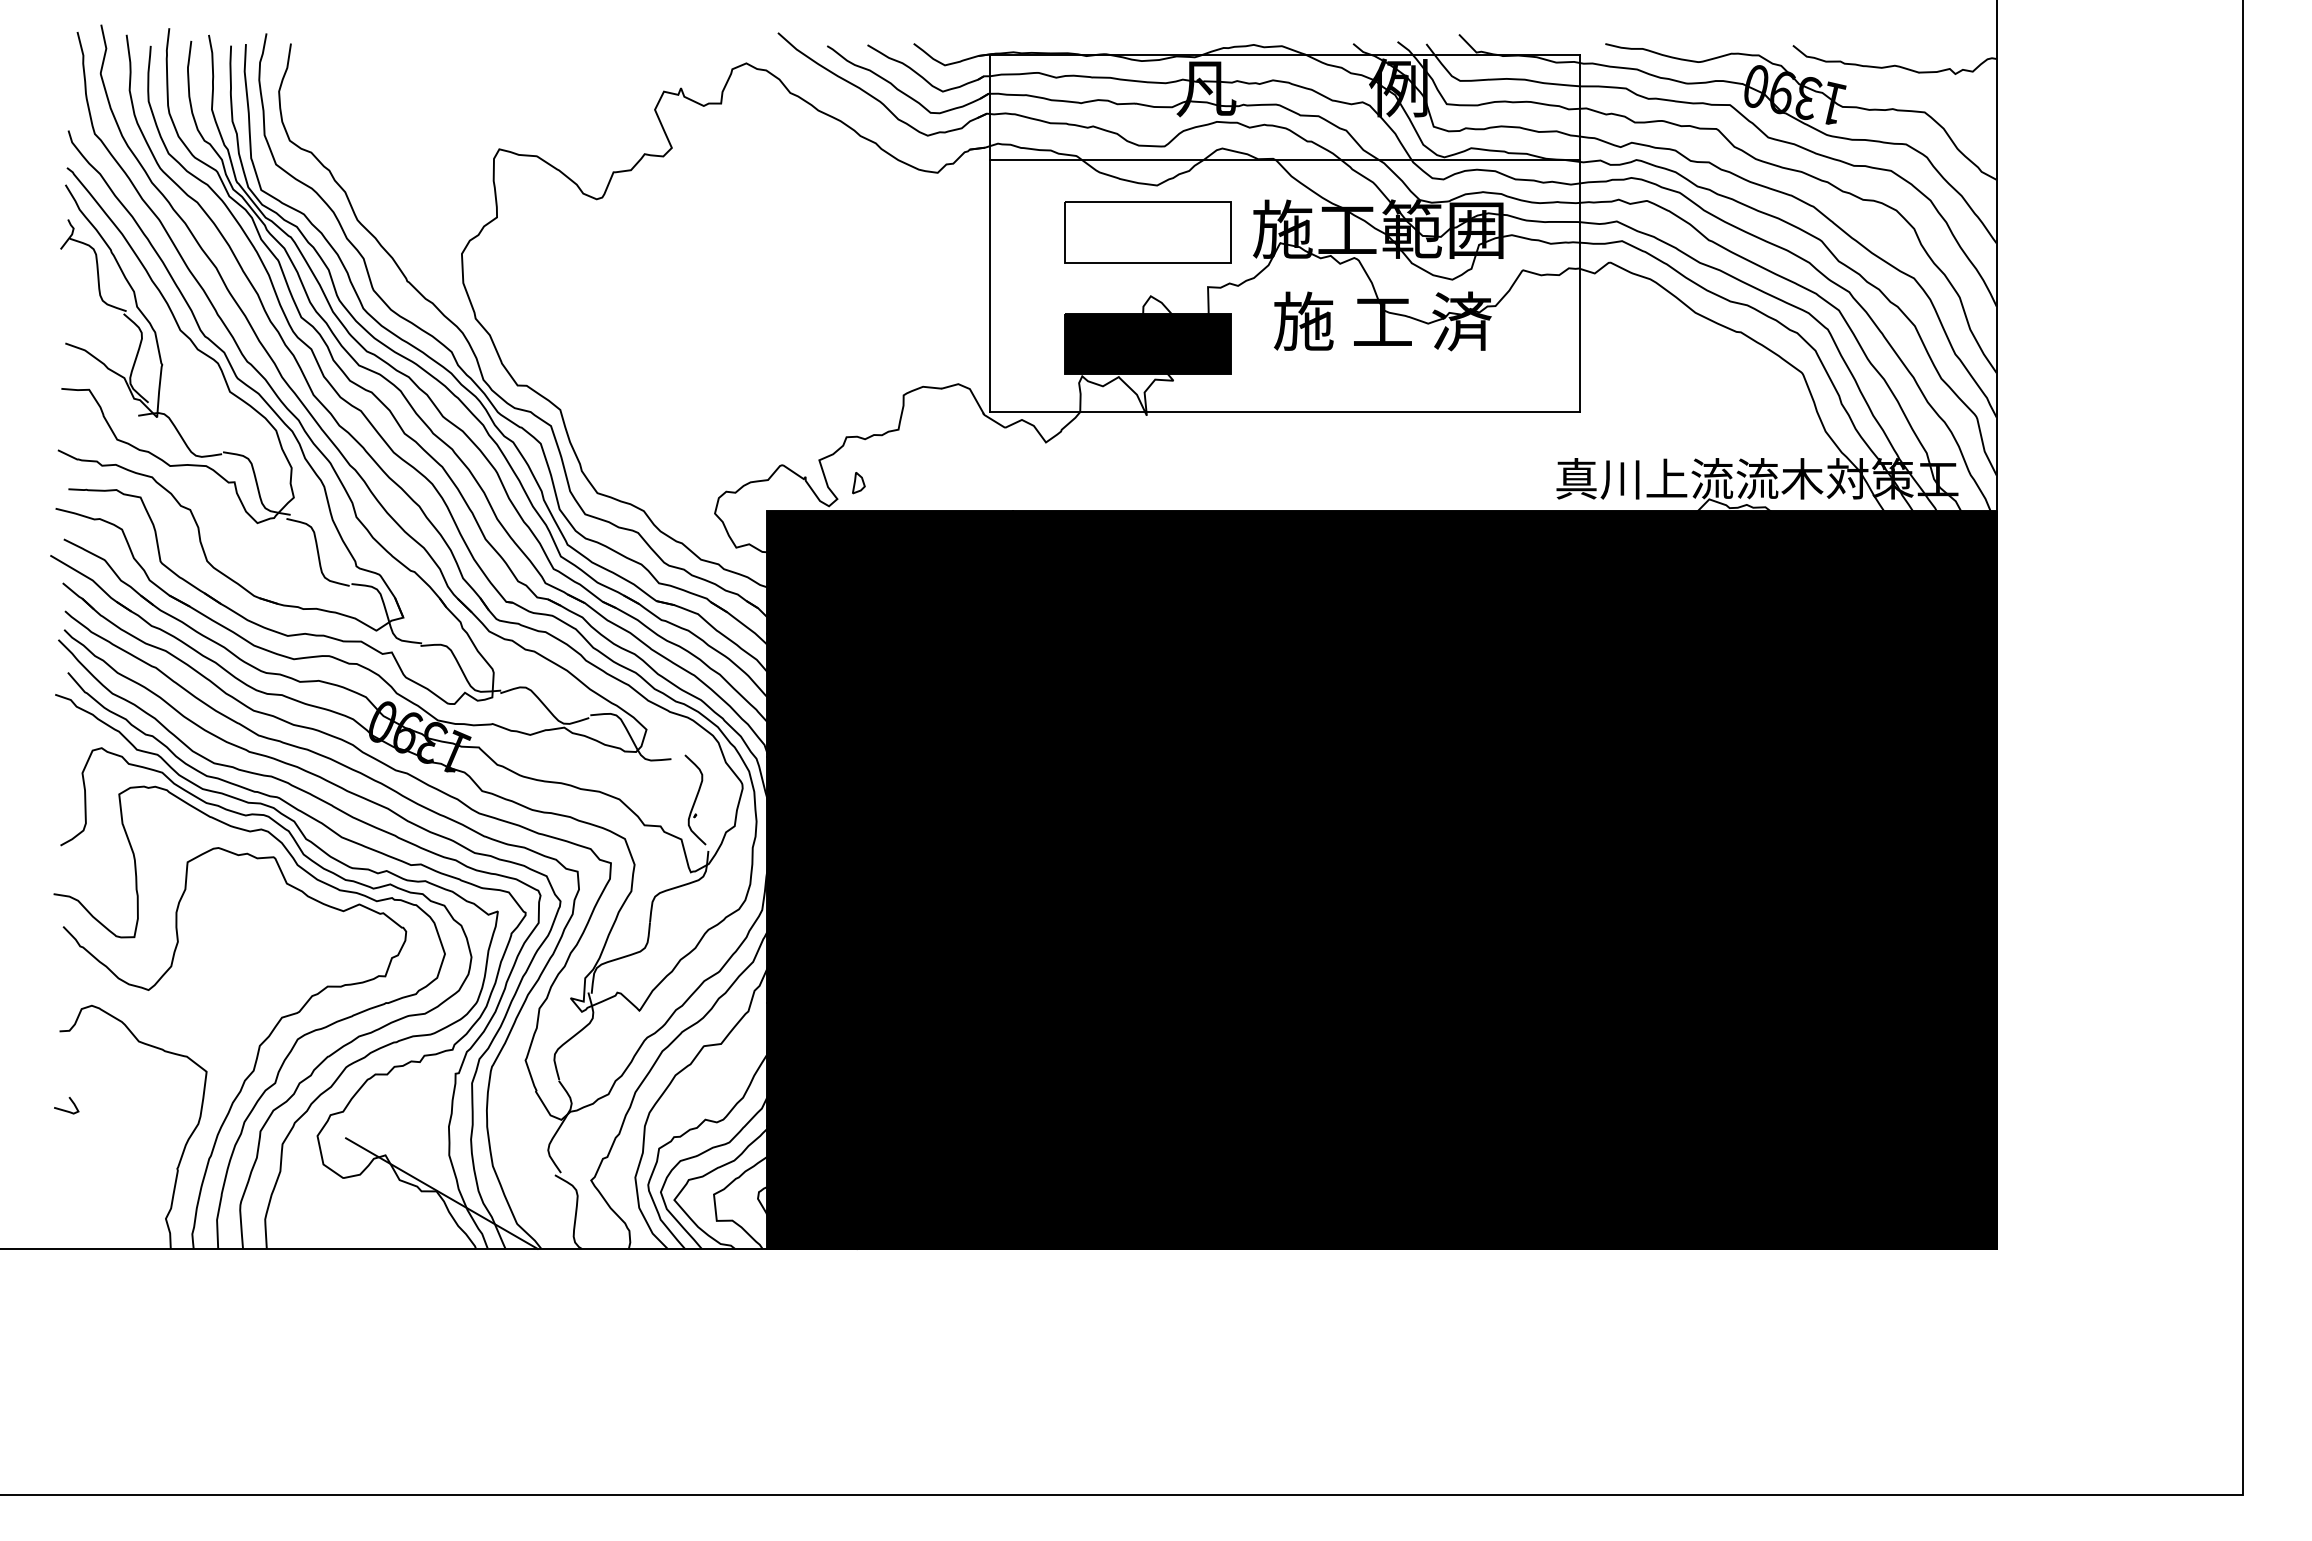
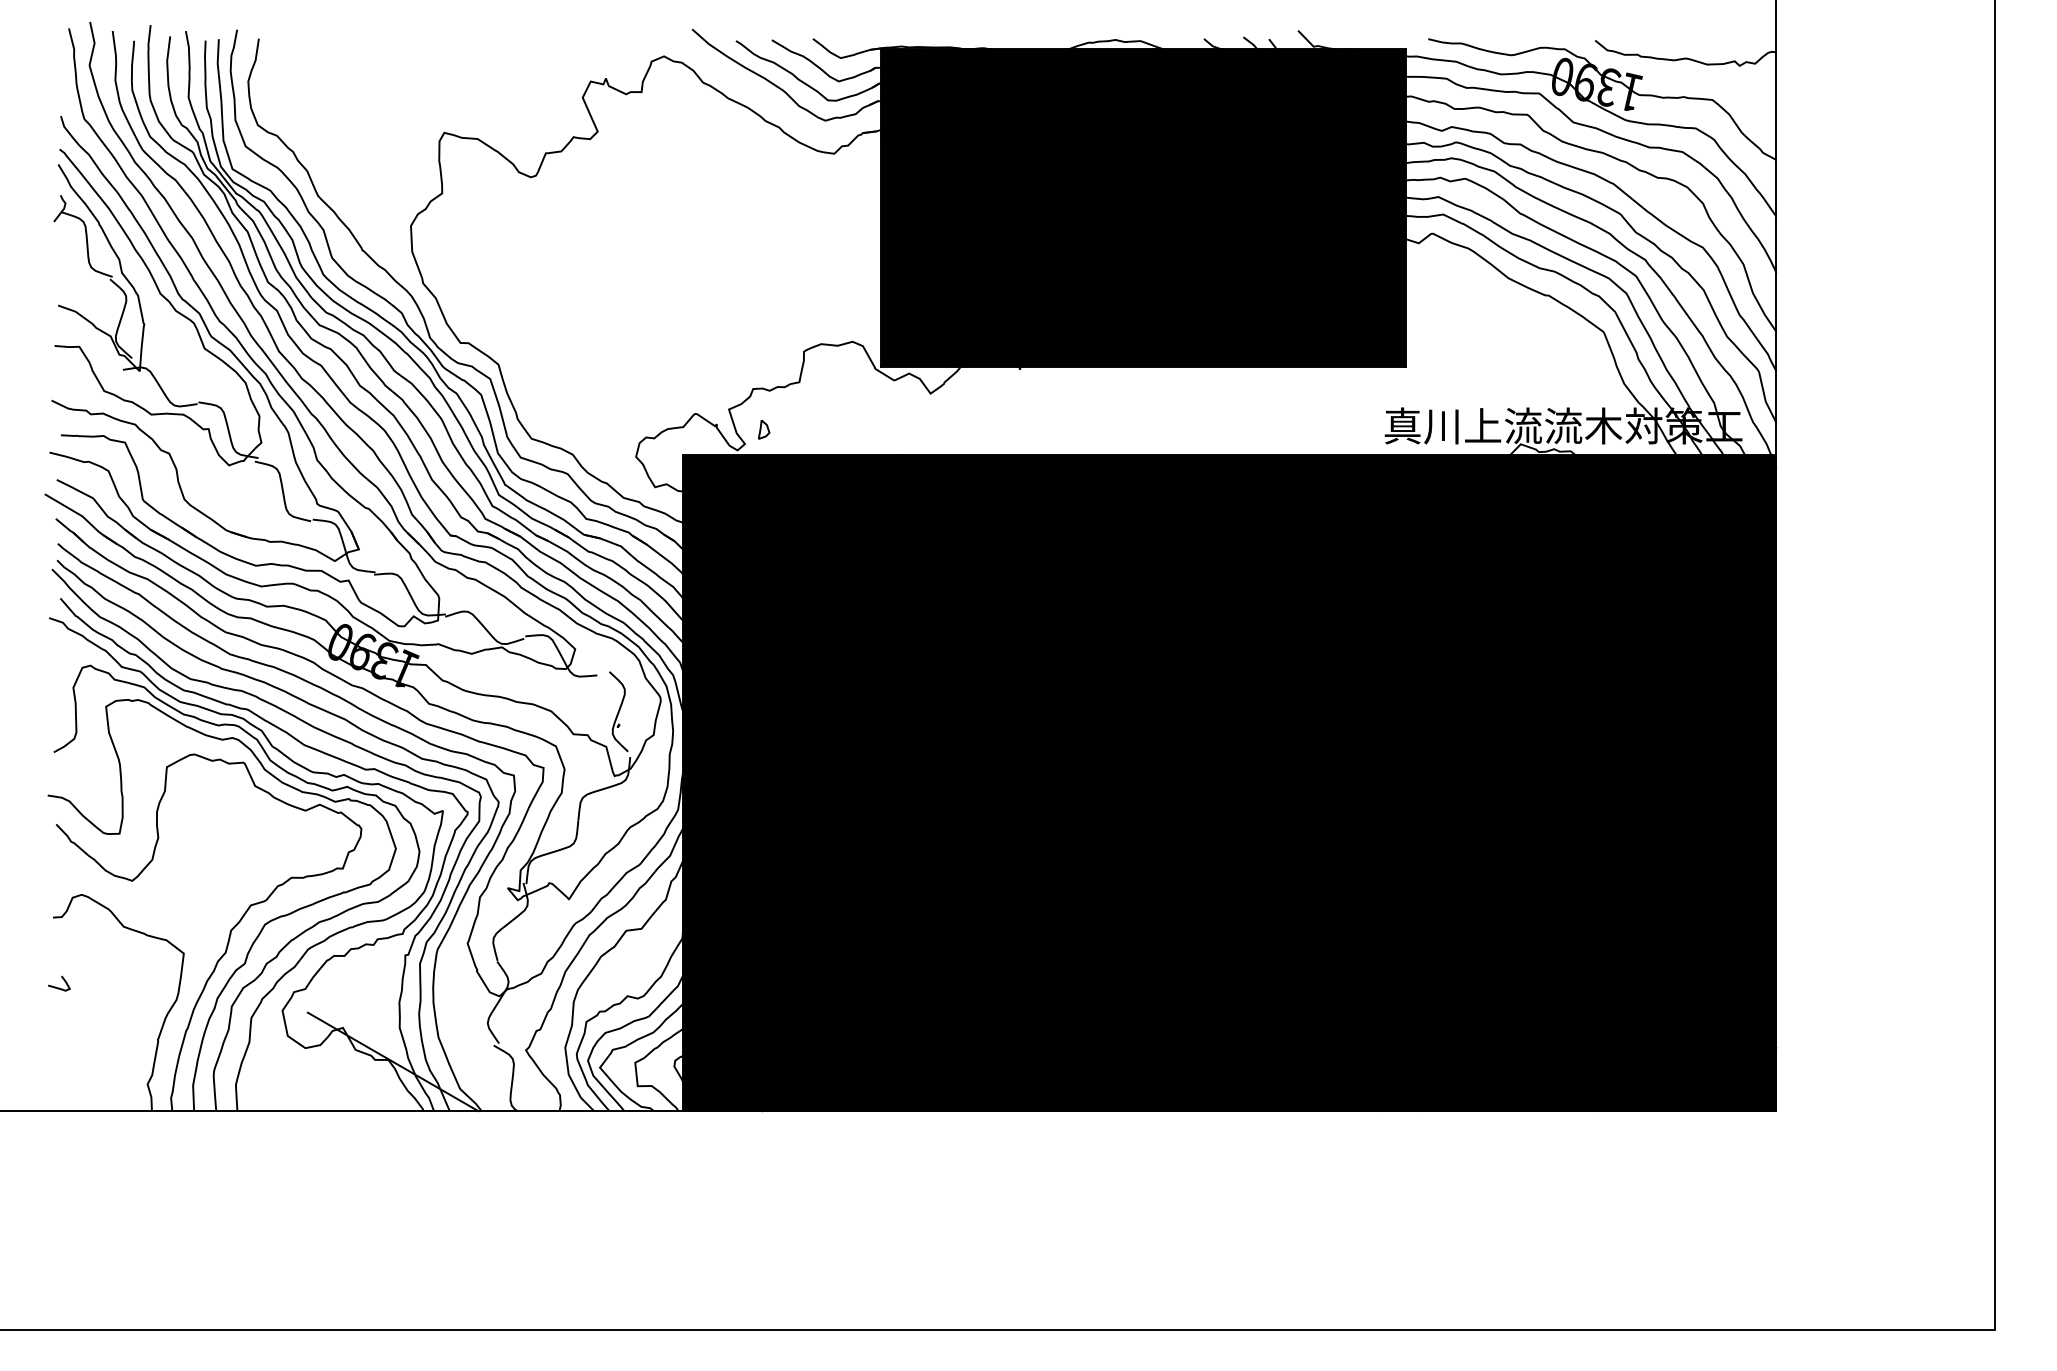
fill: (1147, 232) -> (1020, 206), added
fill: (1284, 233) -> (1142, 207), added

